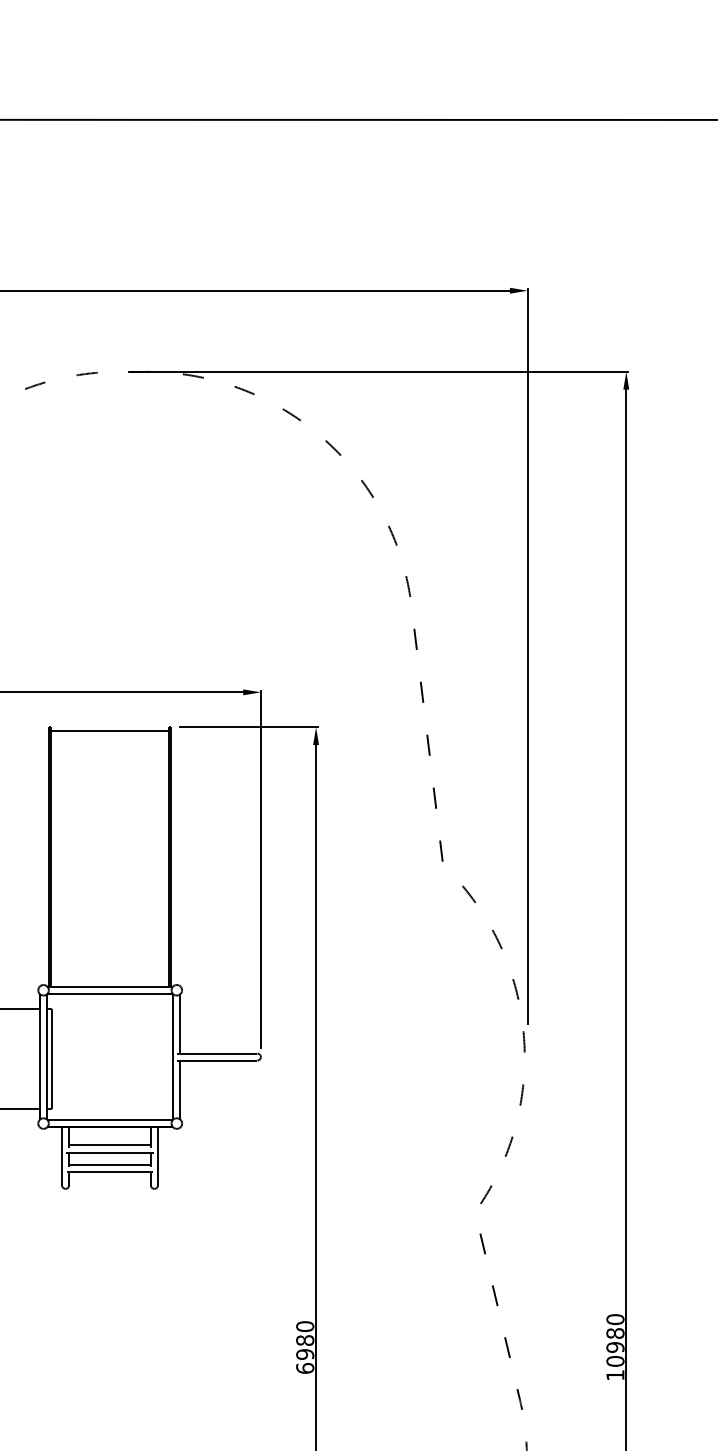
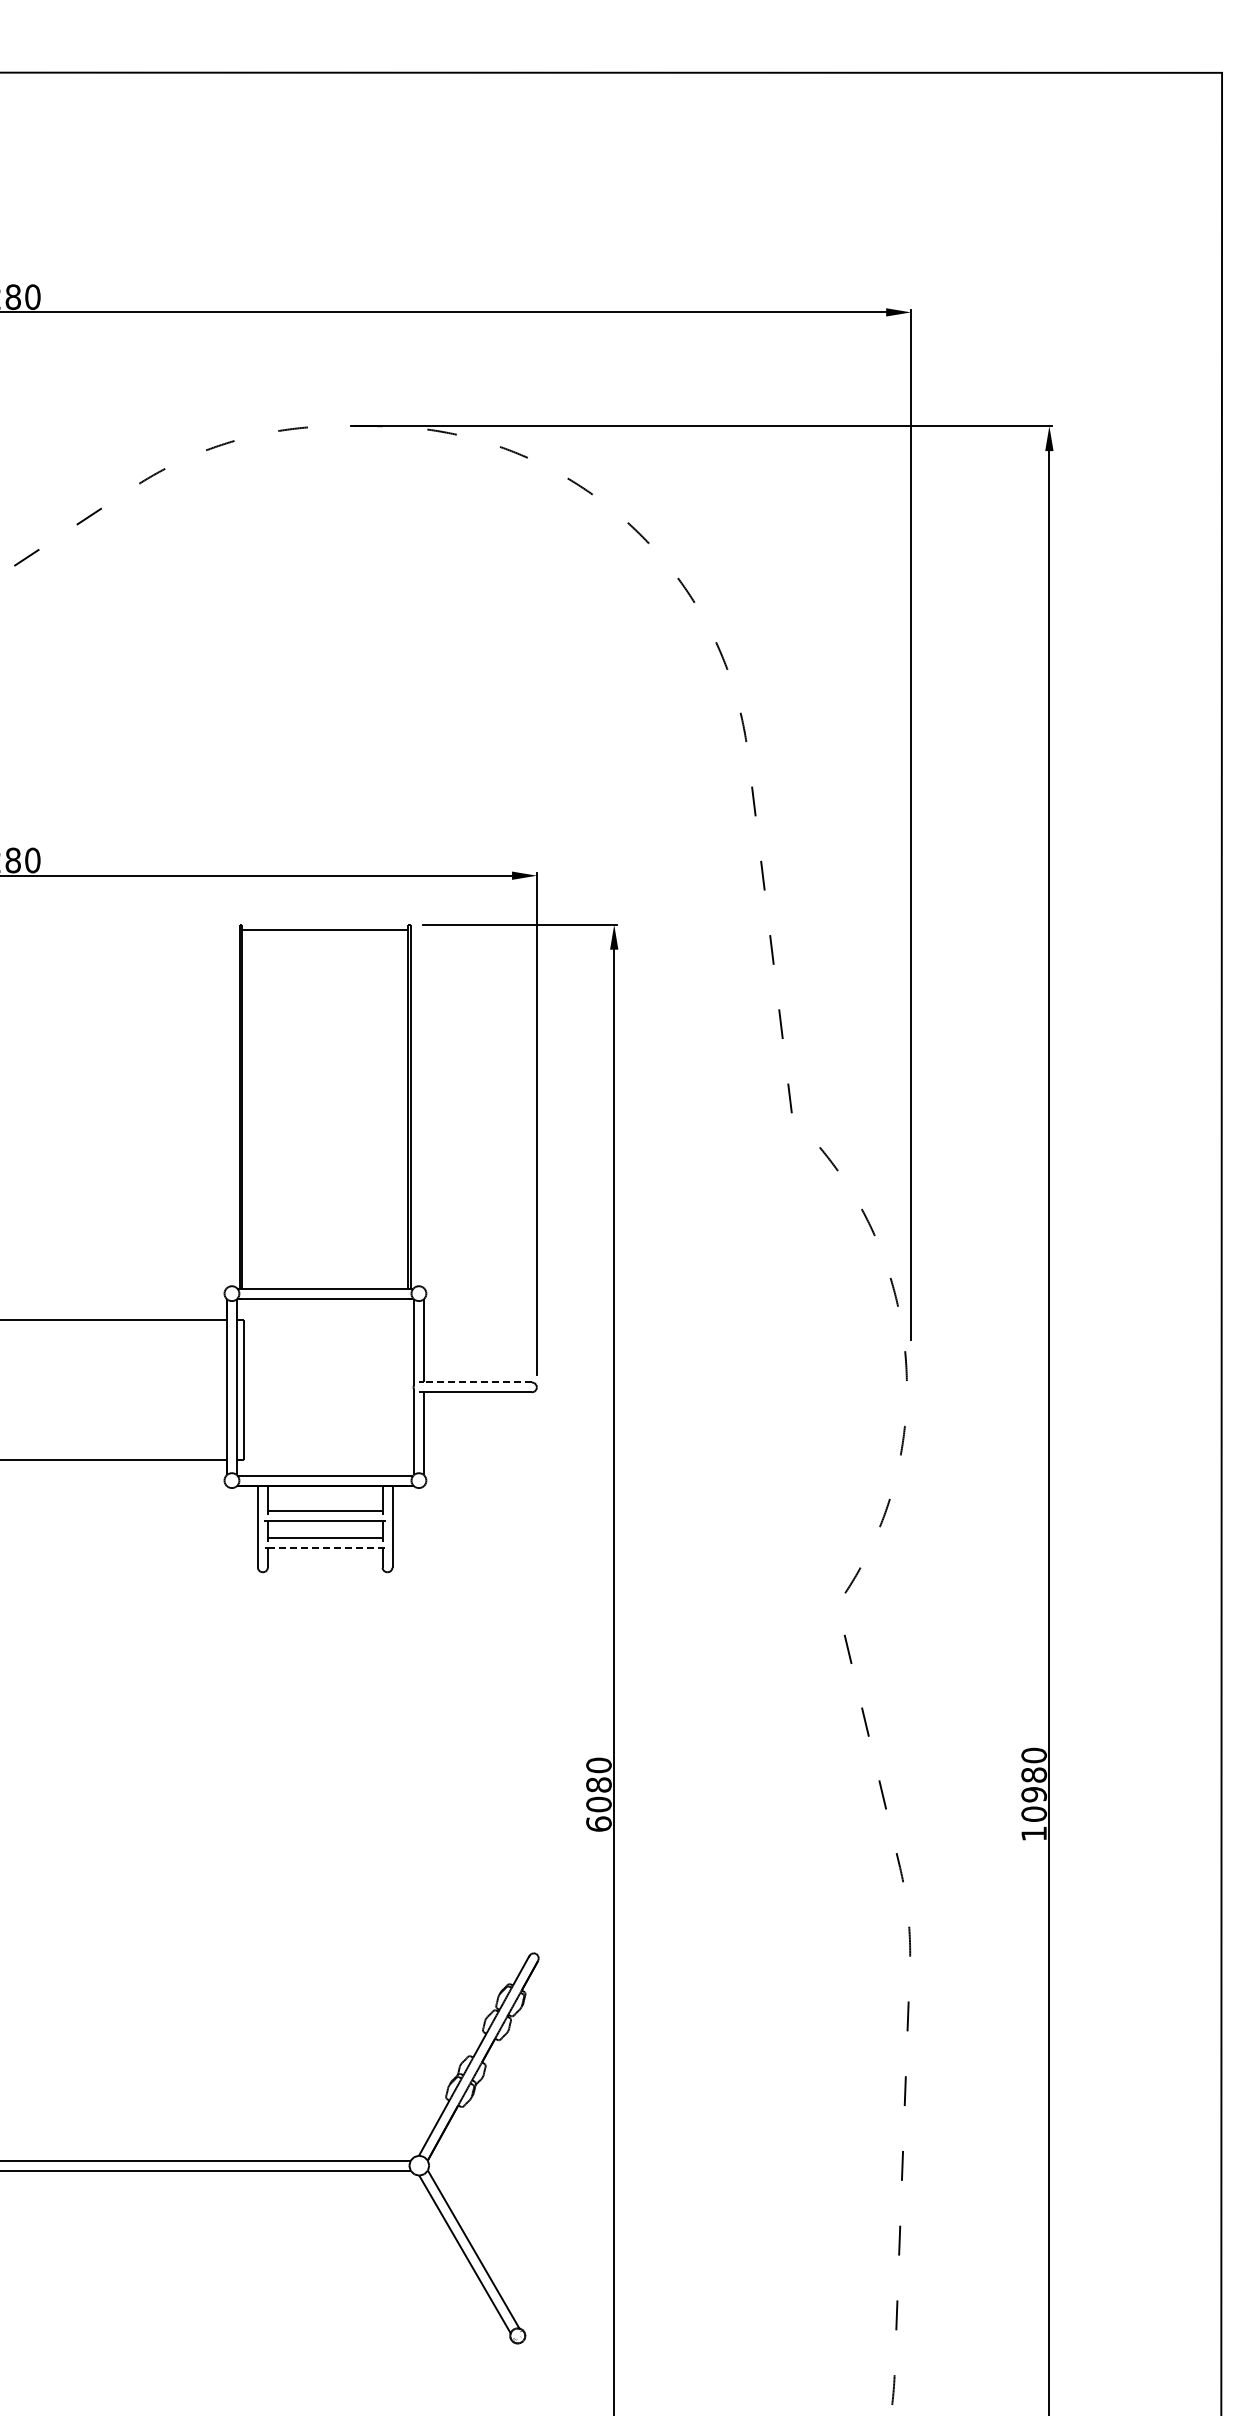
line: (218, 1053) -> (477, 1382), solid -> dashed
line: (110, 1171) -> (325, 1548), solid -> dashed
text: (304, 1354) -> (598, 1804), 6980 -> 6080

